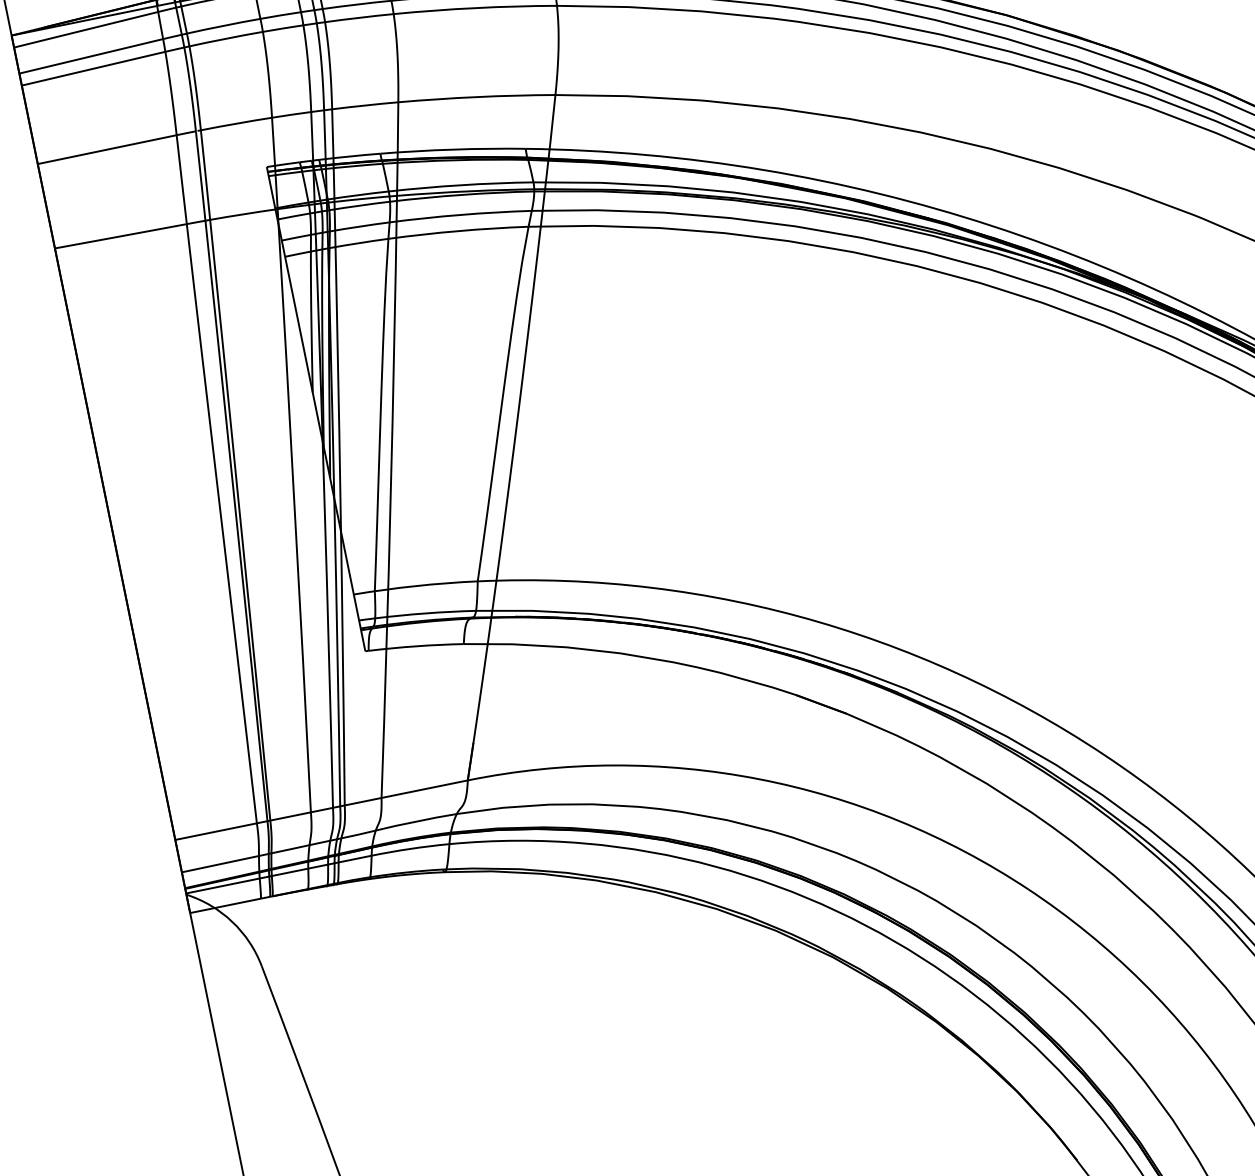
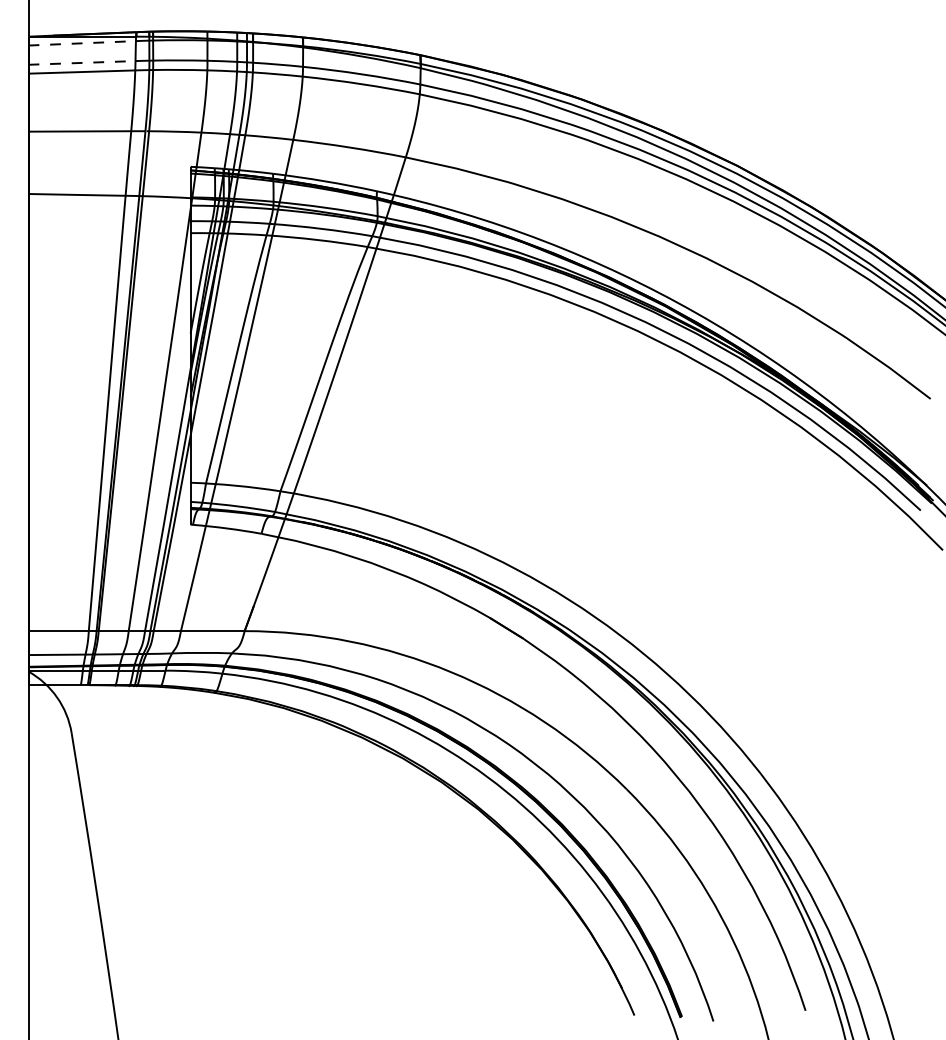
line: (86, 29) -> (82, 43), solid -> dashed
line: (91, 55) -> (82, 62), solid -> dashed

